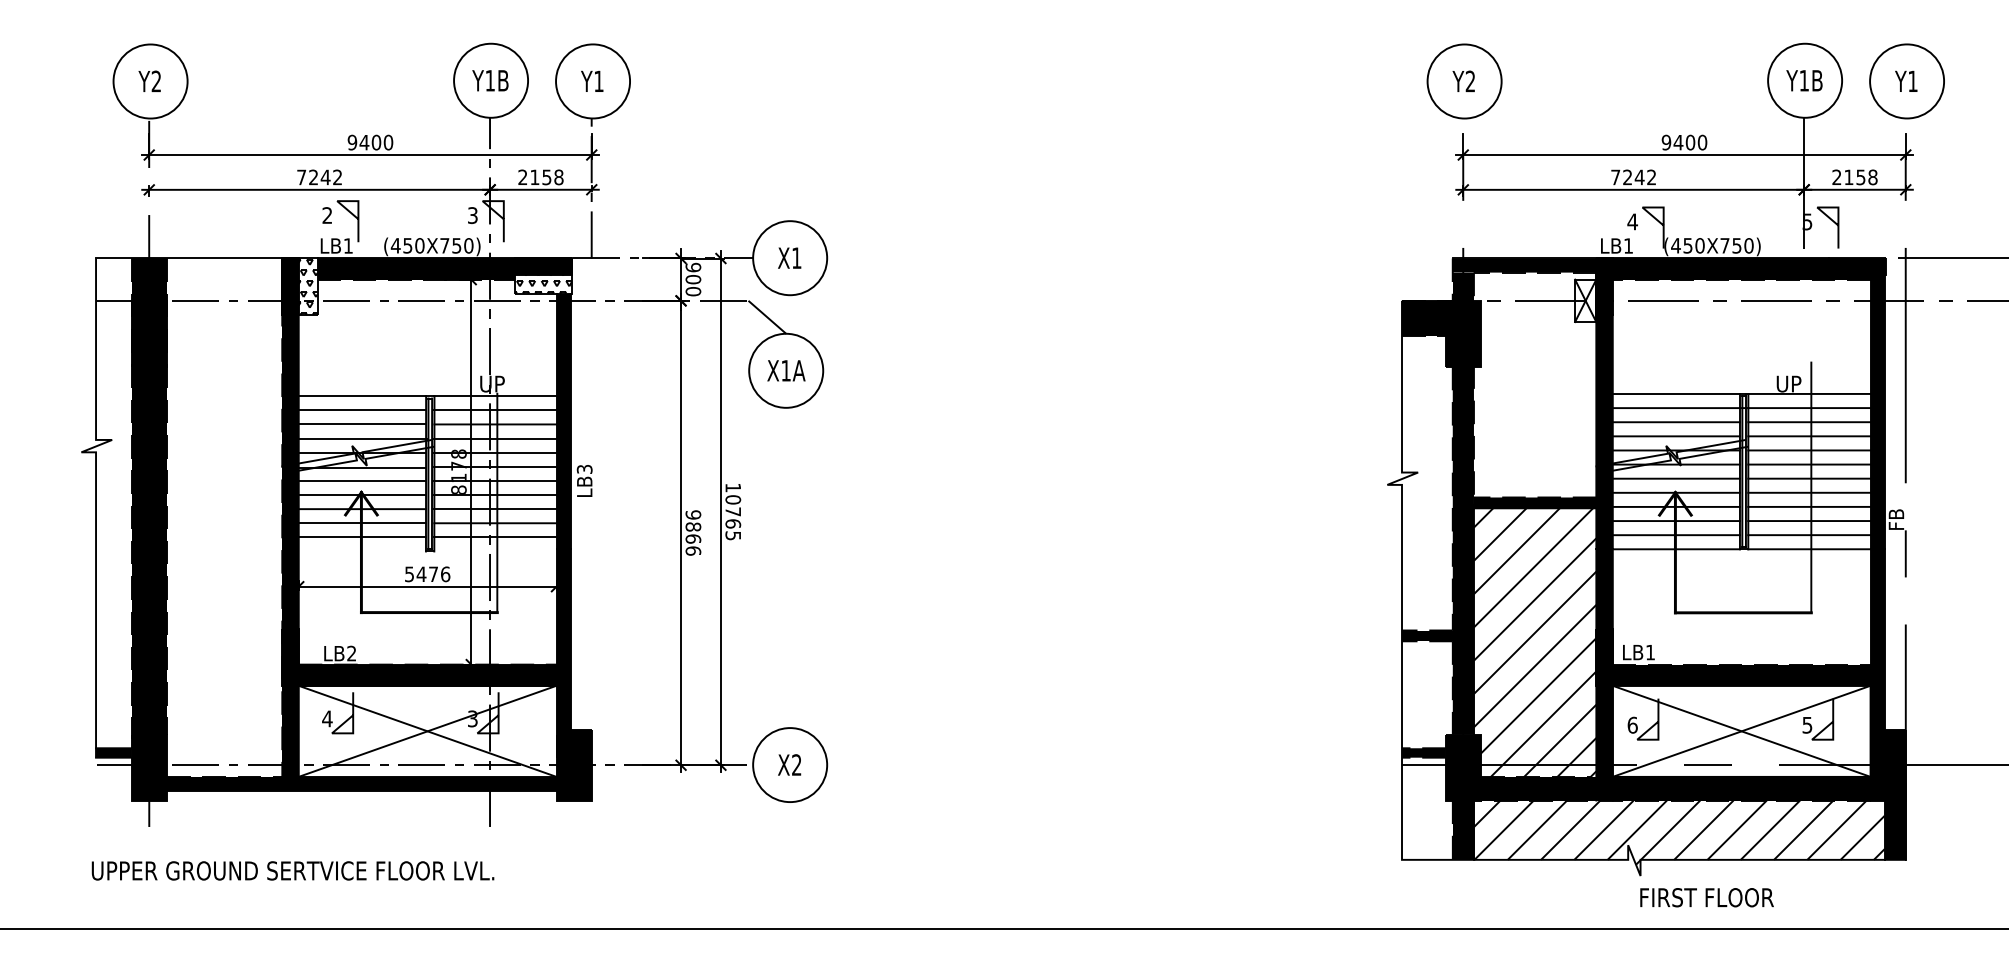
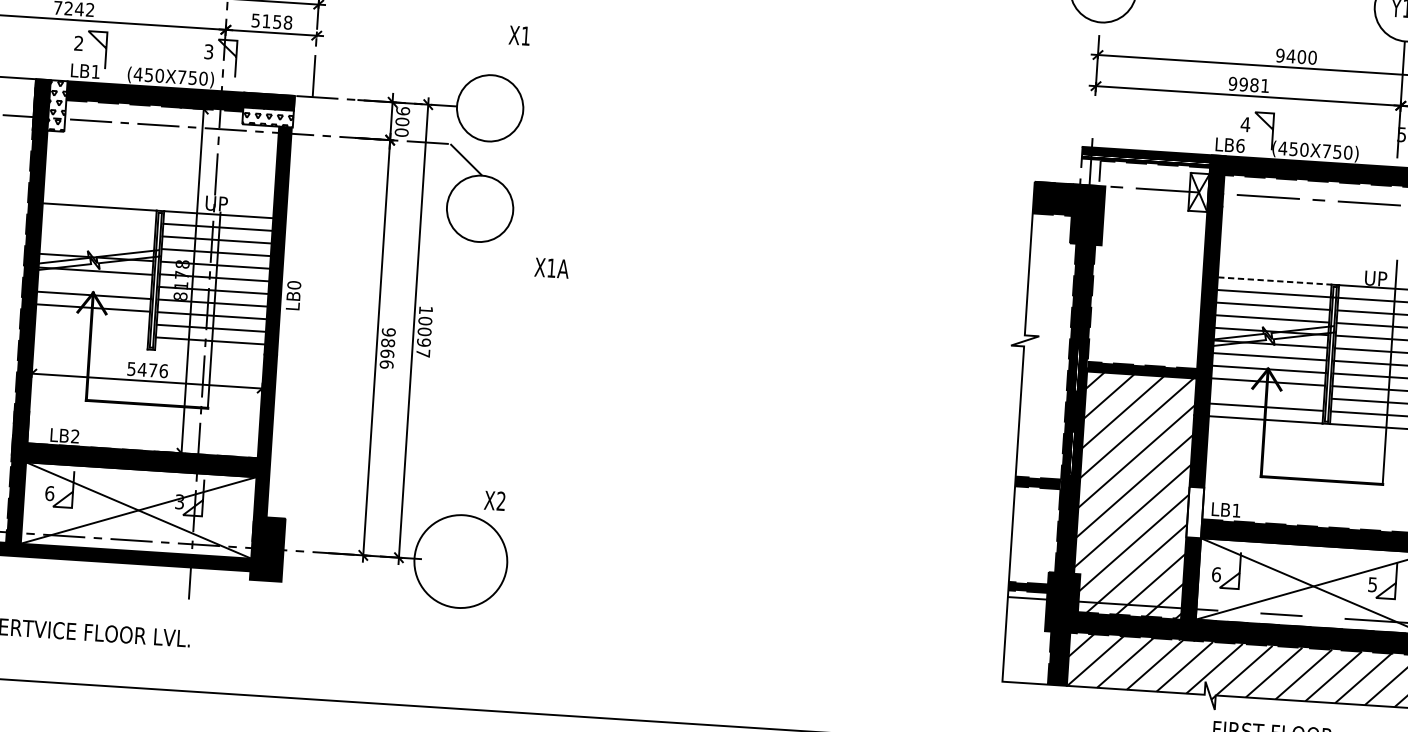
text: (522, 177) -> (255, 20), 2158 -> 5158
text: (1633, 177) -> (1248, 84), 7242 -> 9981
text: (1628, 245) -> (1240, 145), LB1 -> LB6
text: (789, 257) -> (519, 35), moved
fill: (1462, 286) -> (1089, 172), removed
text: (786, 370) -> (551, 267), moved
line: (1677, 394) -> (1275, 281), solid -> dashed
line: (362, 410) -> (98, 219), removed
line: (362, 424) -> (98, 232), removed
line: (363, 438) -> (98, 244), removed
text: (584, 469) -> (294, 285), LB3 -> LB0
line: (362, 480) -> (94, 282), removed
line: (1676, 521) -> (1267, 395), removed
line: (362, 523) -> (92, 320), removed
text: (733, 523) -> (424, 342), 10765 -> 10097
line: (362, 537) -> (91, 333), removed
fill: (1604, 657) -> (1195, 512), removed
text: (327, 718) -> (49, 493), 4 -> 6
text: (789, 764) -> (494, 500), moved
circle: (790, 765) -> (461, 561), size x1.4

